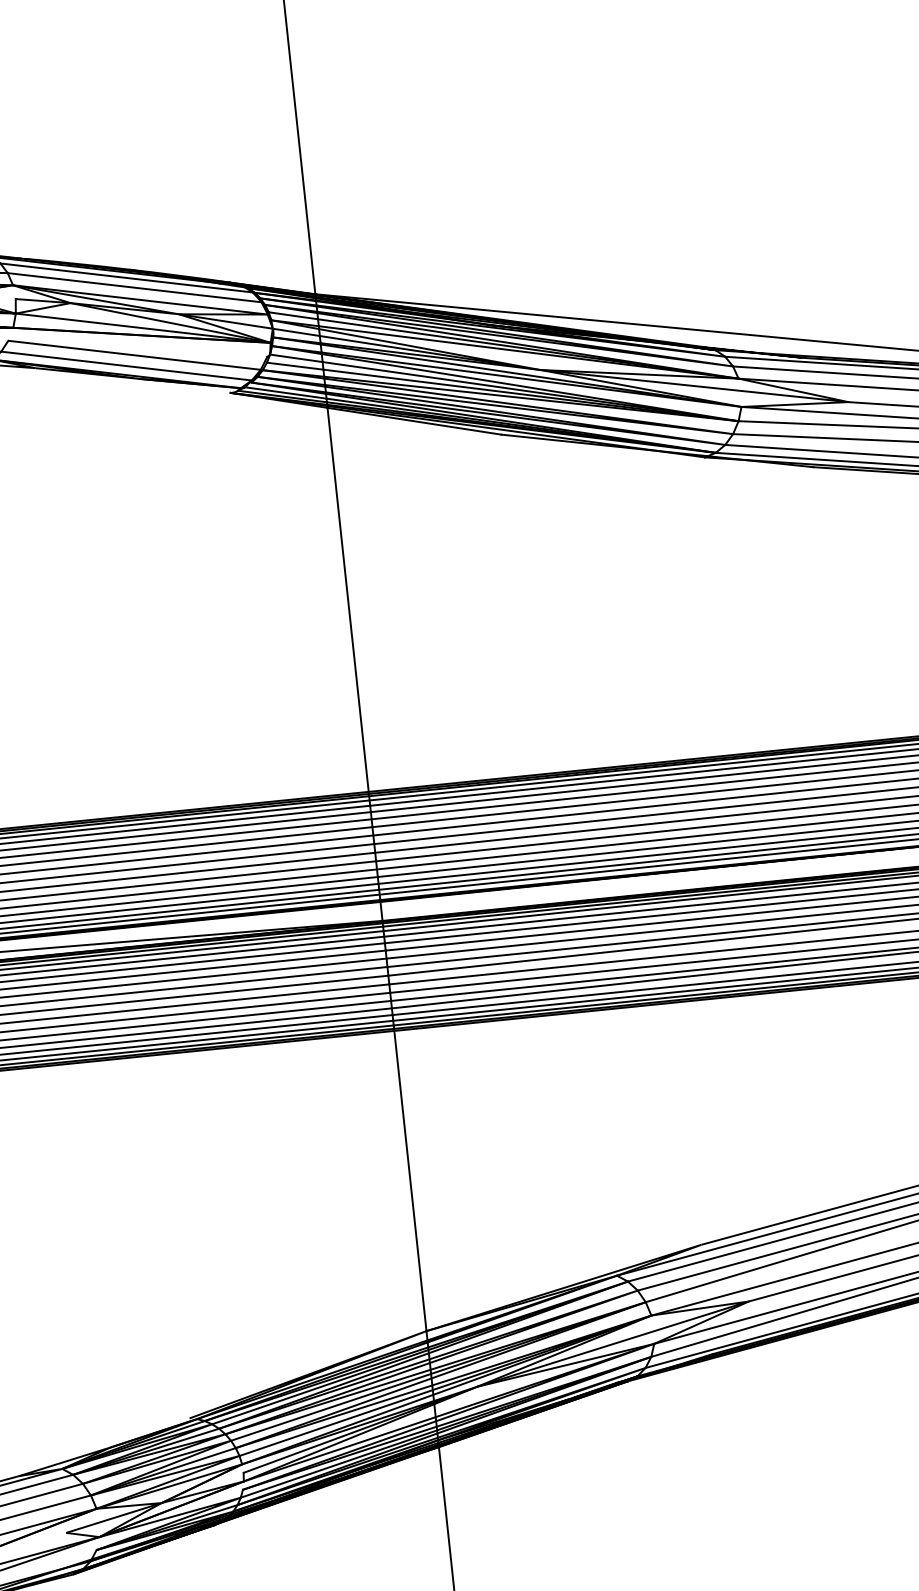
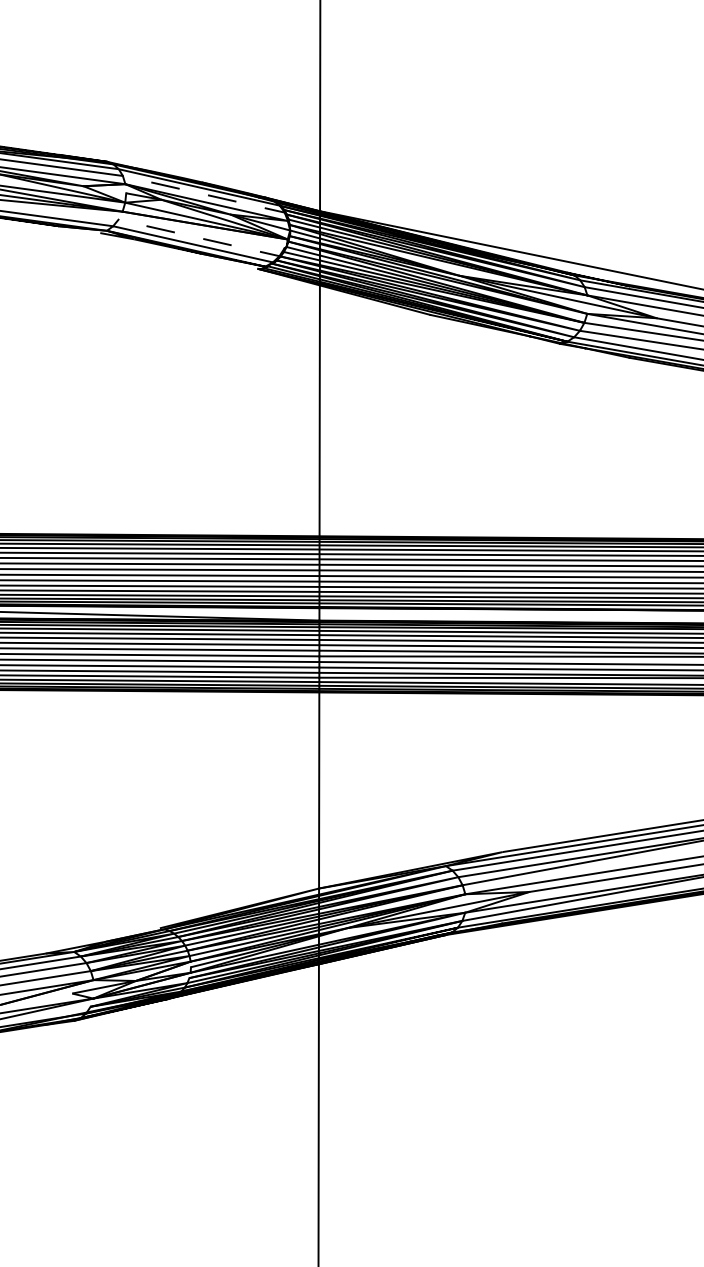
line: (142, 288) -> (208, 195), solid -> dashed
line: (141, 356) -> (203, 239), solid -> dashed

